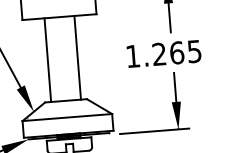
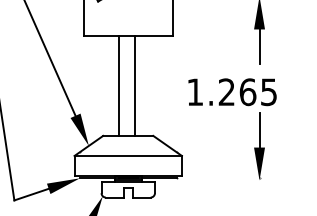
text: (164, 54) -> (232, 92), moved
line: (77, 57) -> (119, 85), moved
line: (47, 59) -> (135, 85), moved
line: (154, 131) -> (230, 180), removed

